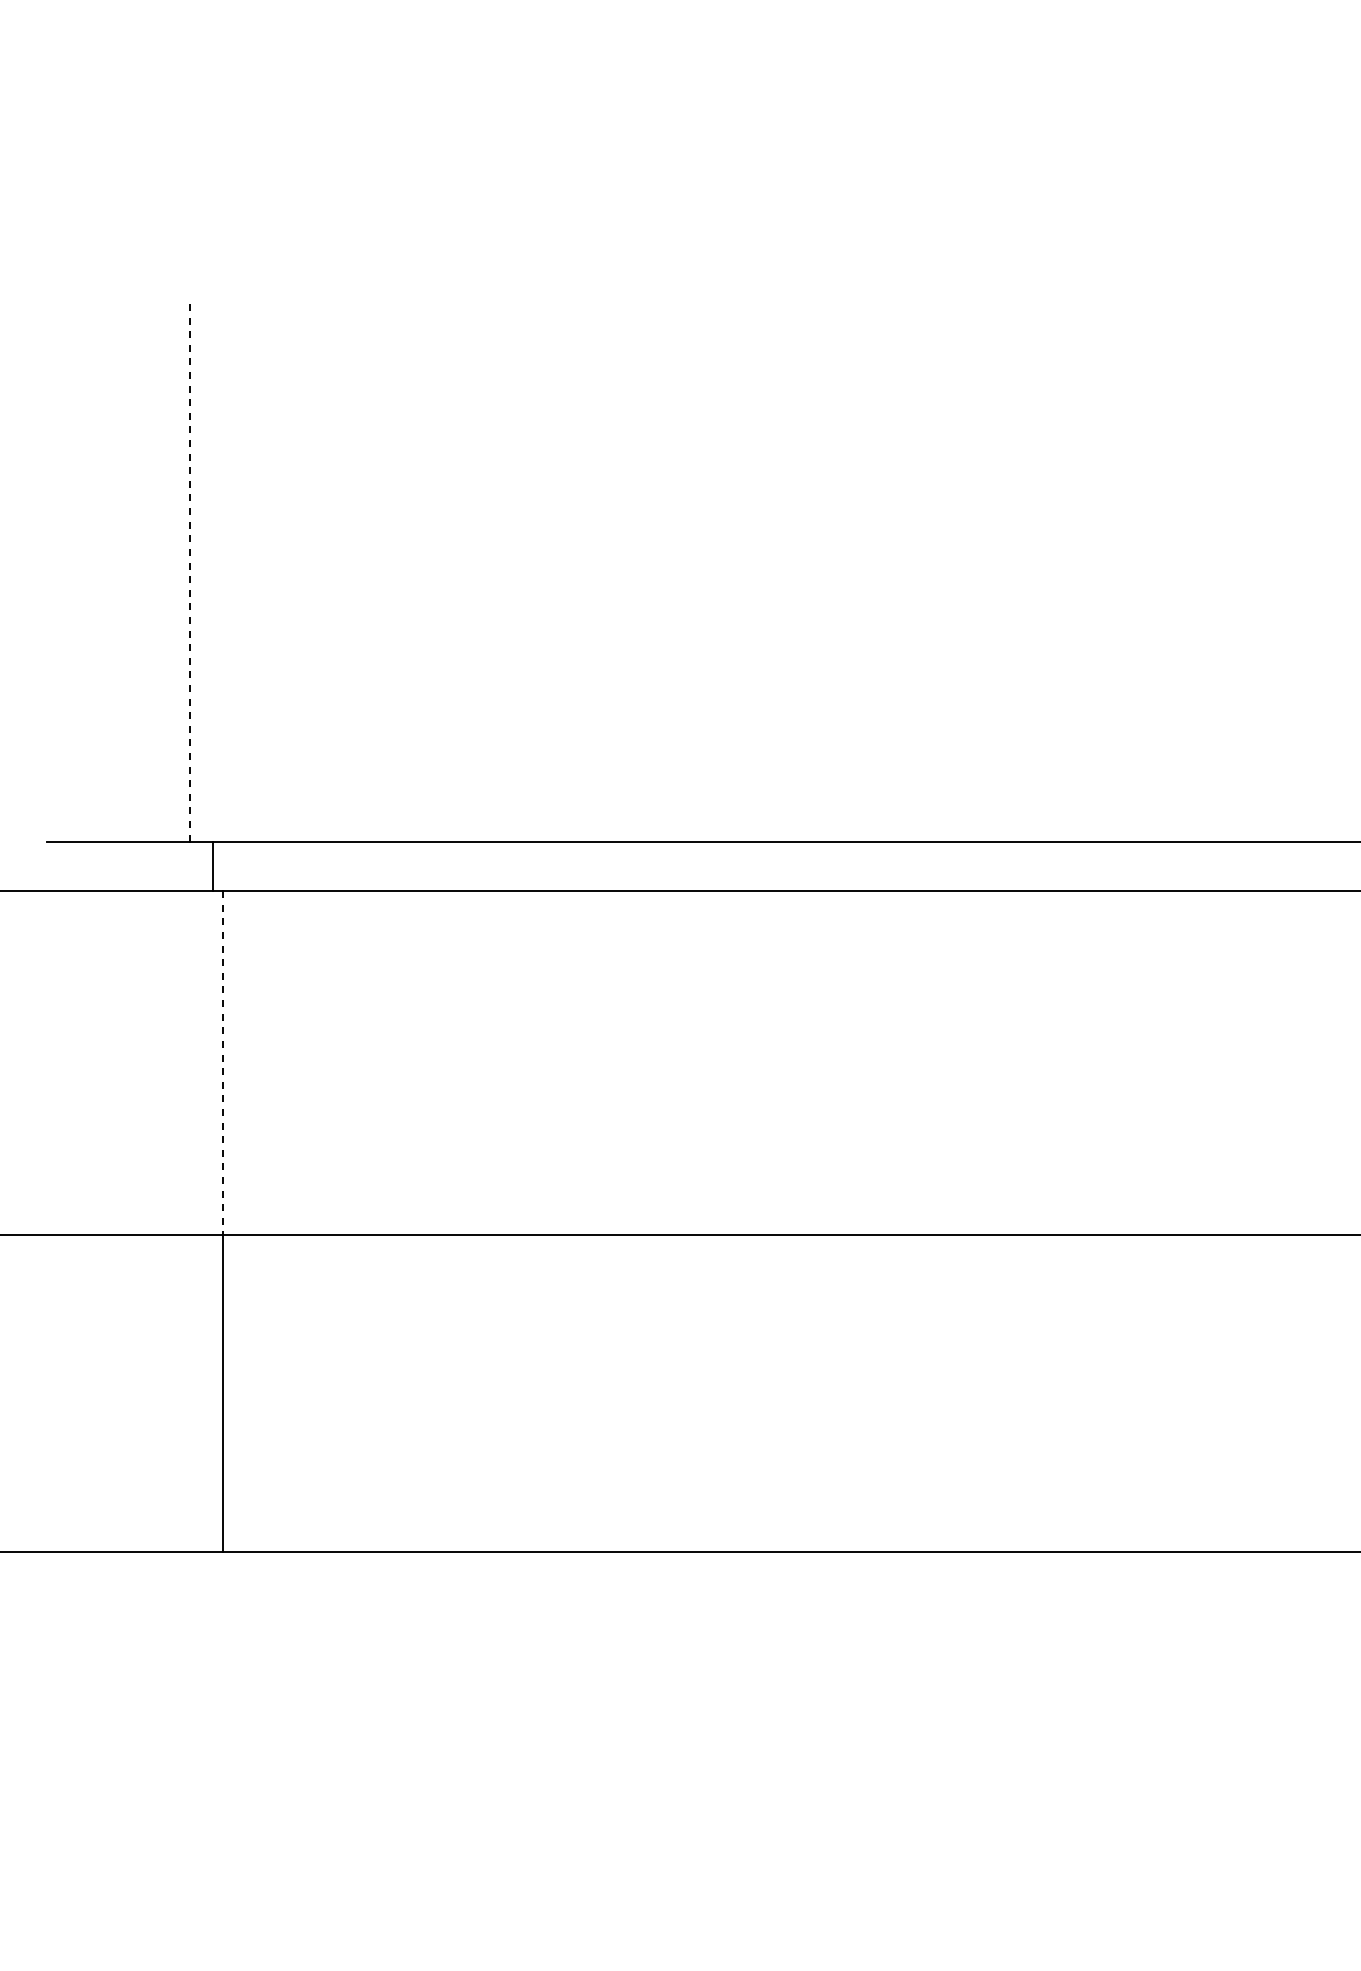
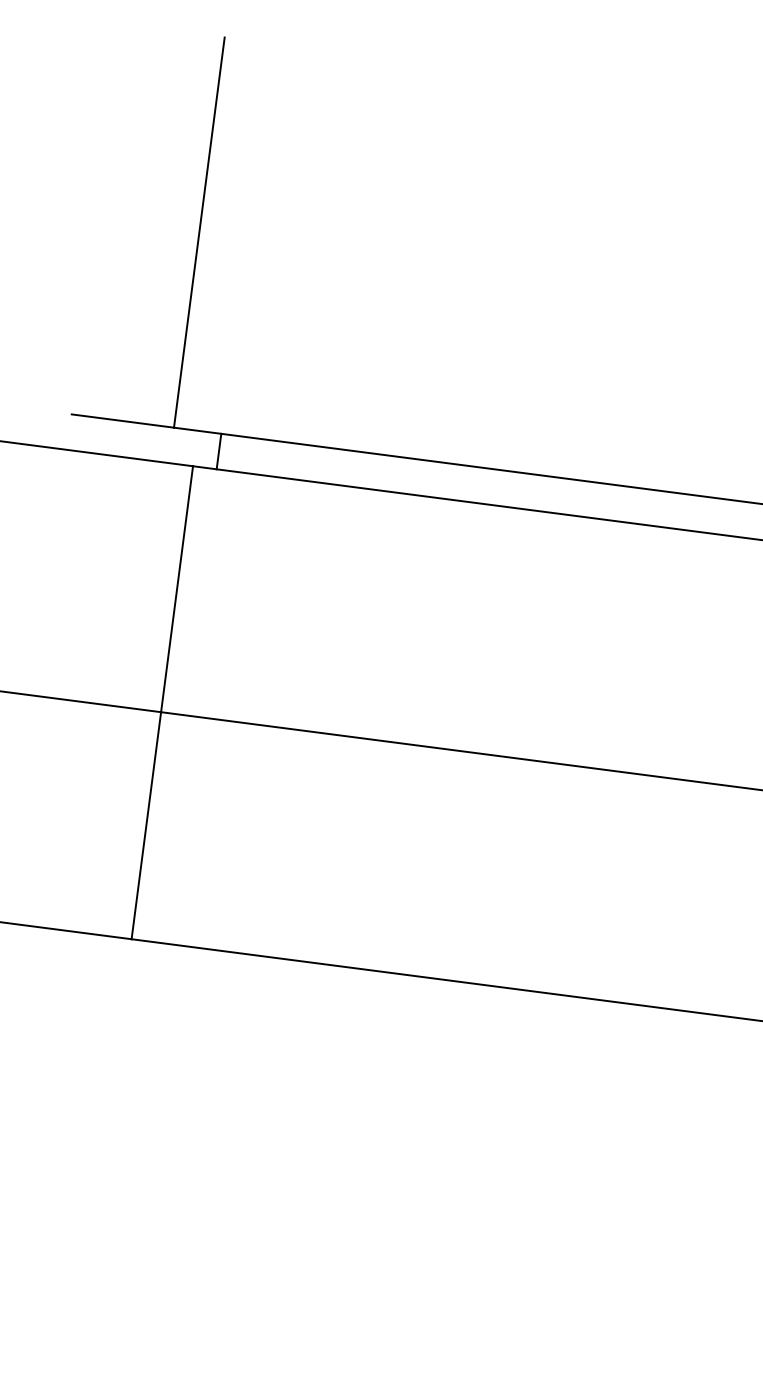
line: (190, 569) -> (199, 232), dashed -> solid
line: (213, 866) -> (219, 451), moved
line: (223, 1063) -> (177, 589), dashed -> solid

